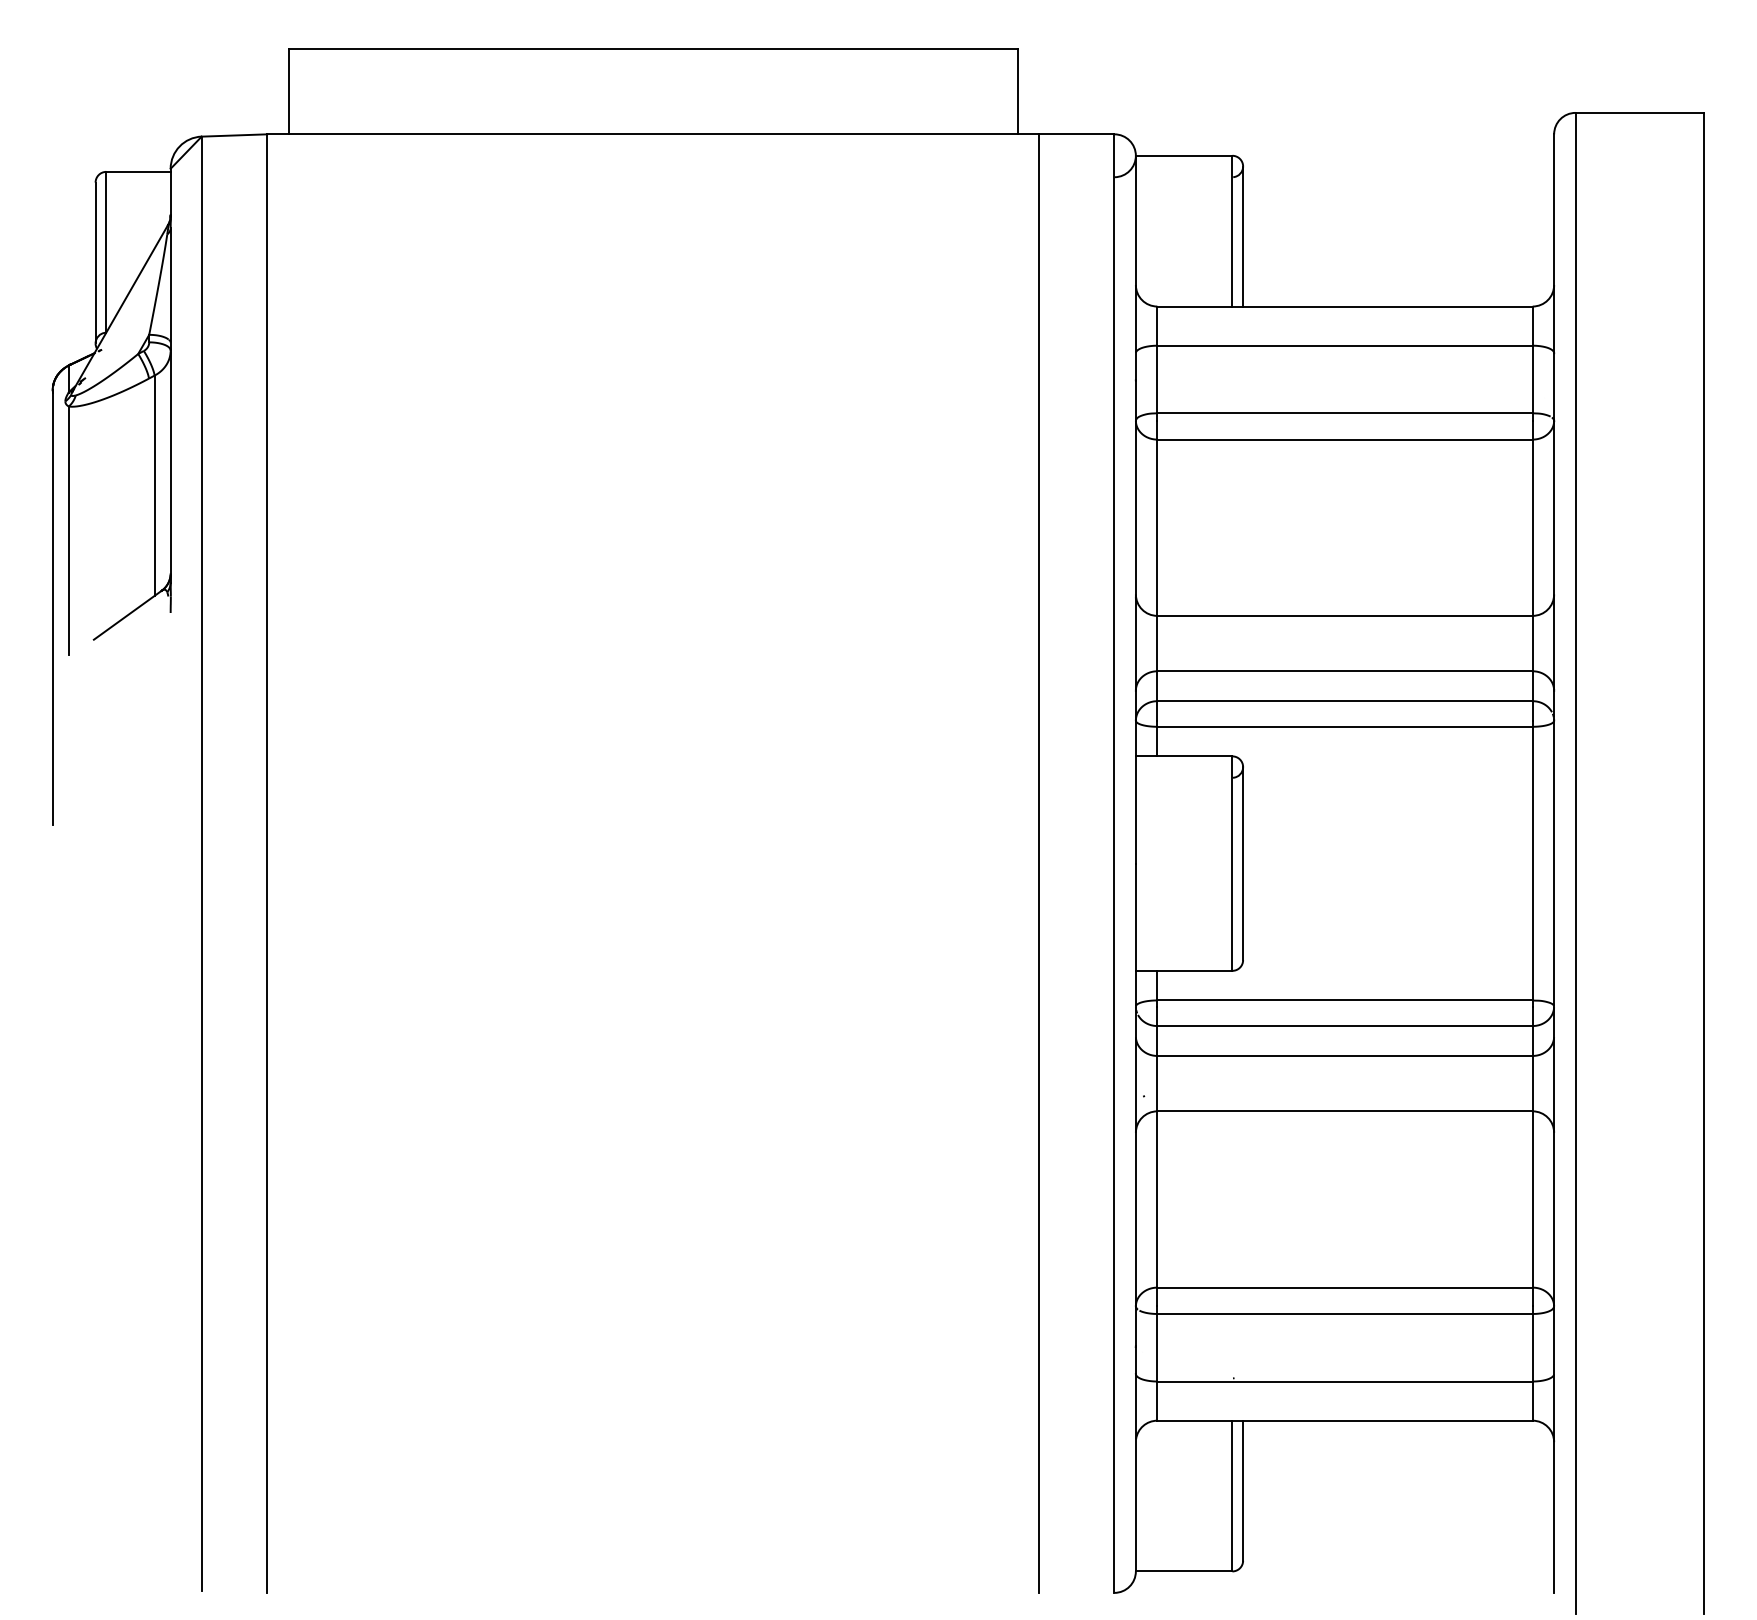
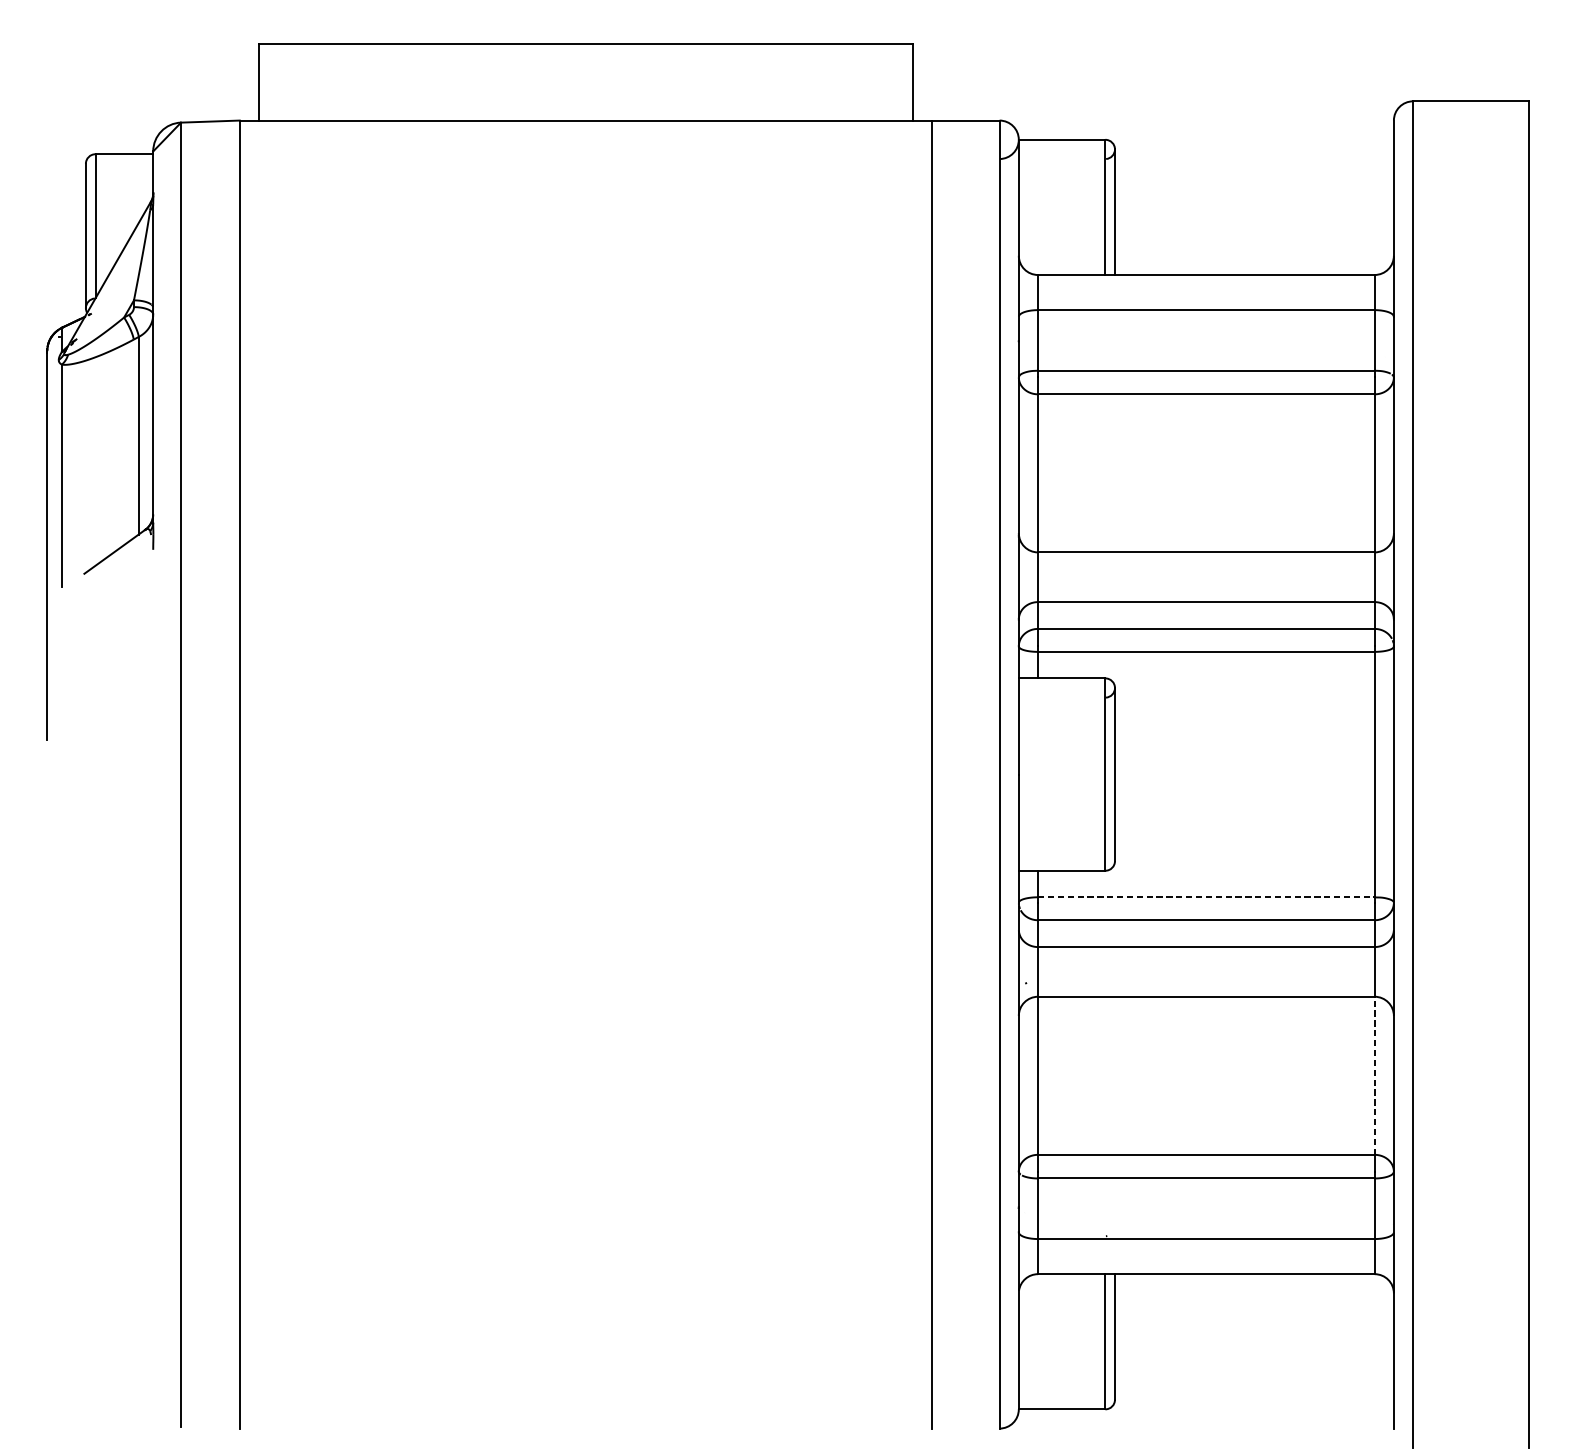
line: (1345, 1000) -> (1206, 897), solid -> dashed
line: (1532, 1198) -> (1374, 1074), solid -> dashed

